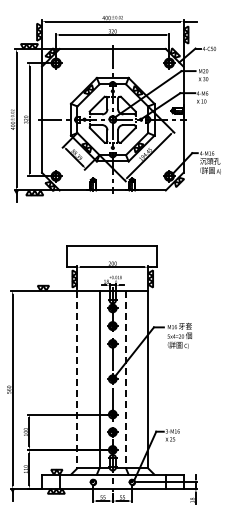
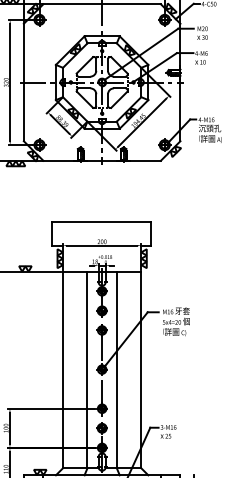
line: (77, 379) -> (63, 369), dashed -> solid
line: (126, 379) -> (117, 369), dashed -> solid

